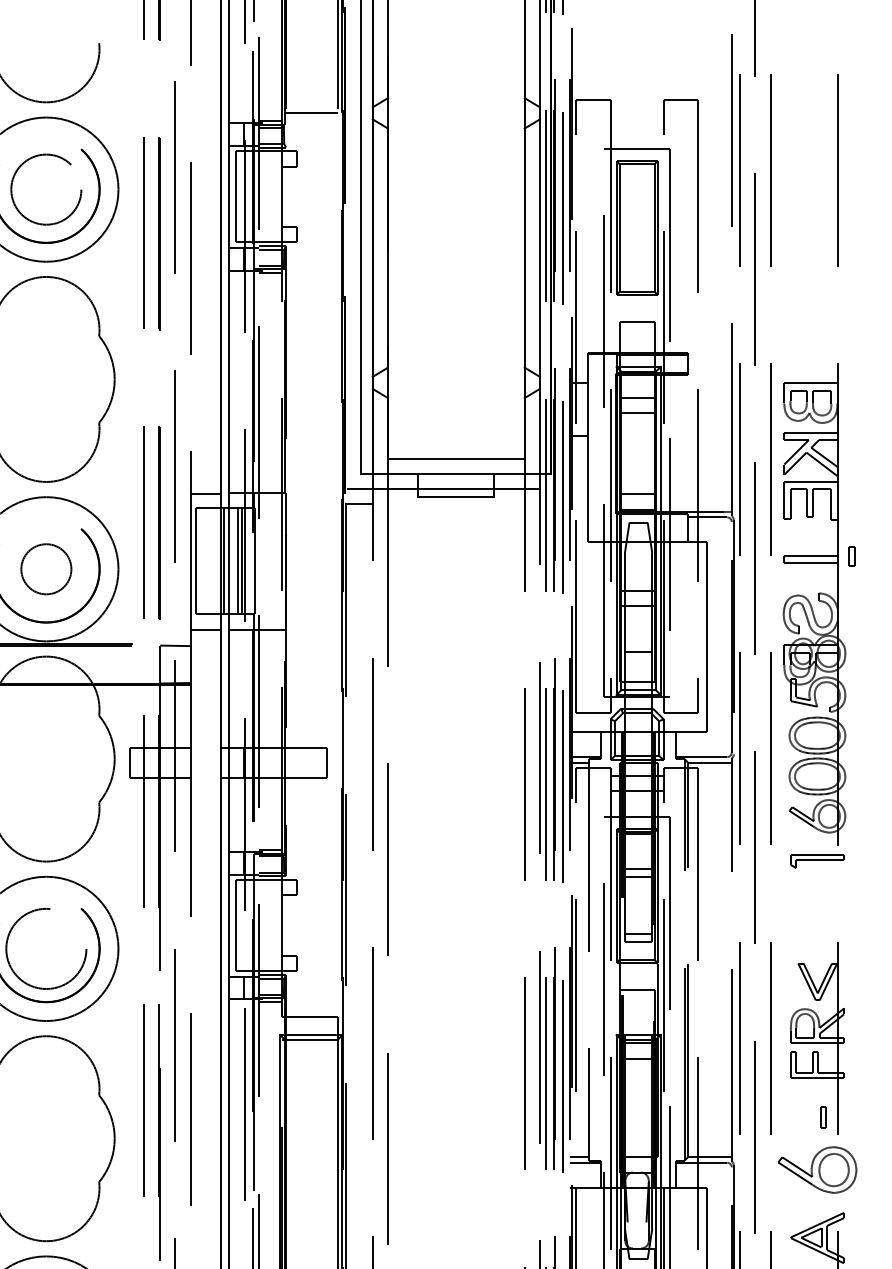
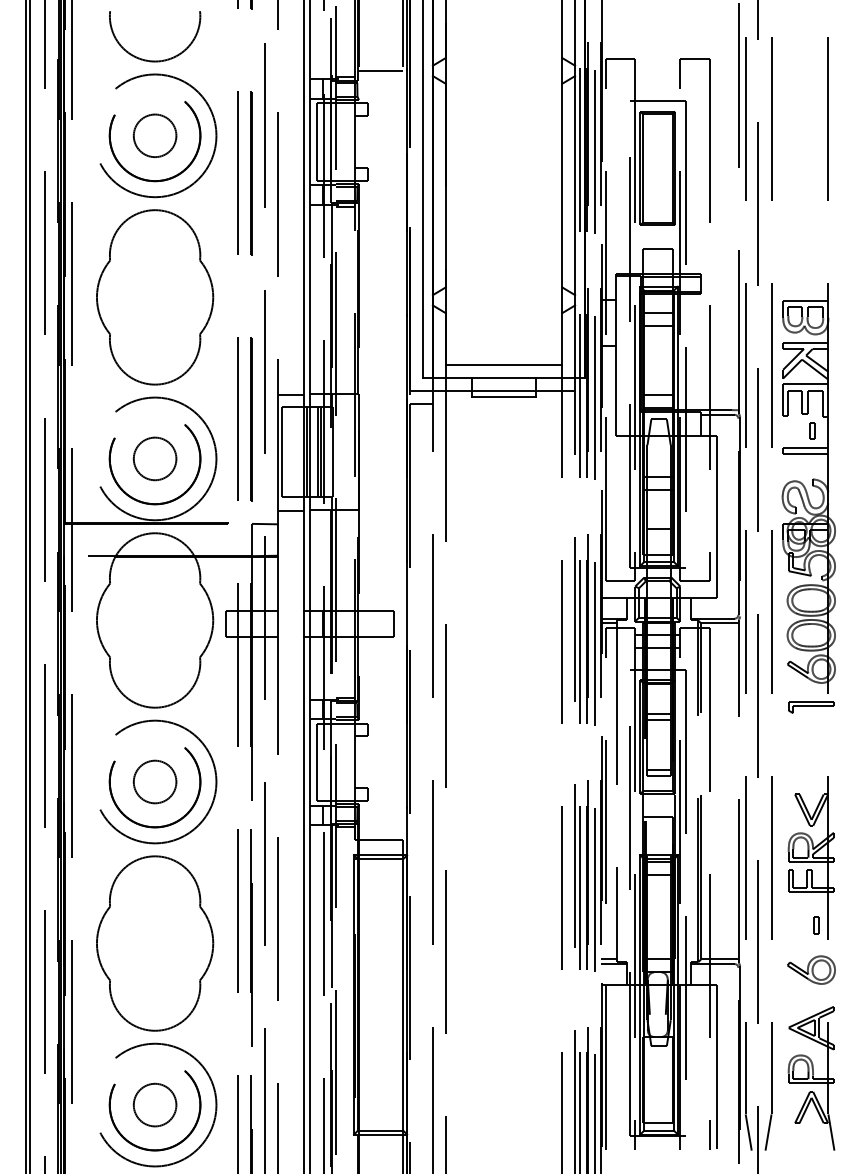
circle: (45, 189) -> (154, 135), size x0.71
part: (851, 555) -> (812, 430), moved
circle: (45, 948) -> (154, 781), size x0.62
part: (817, 1169) -> (811, 969), size x0.71

